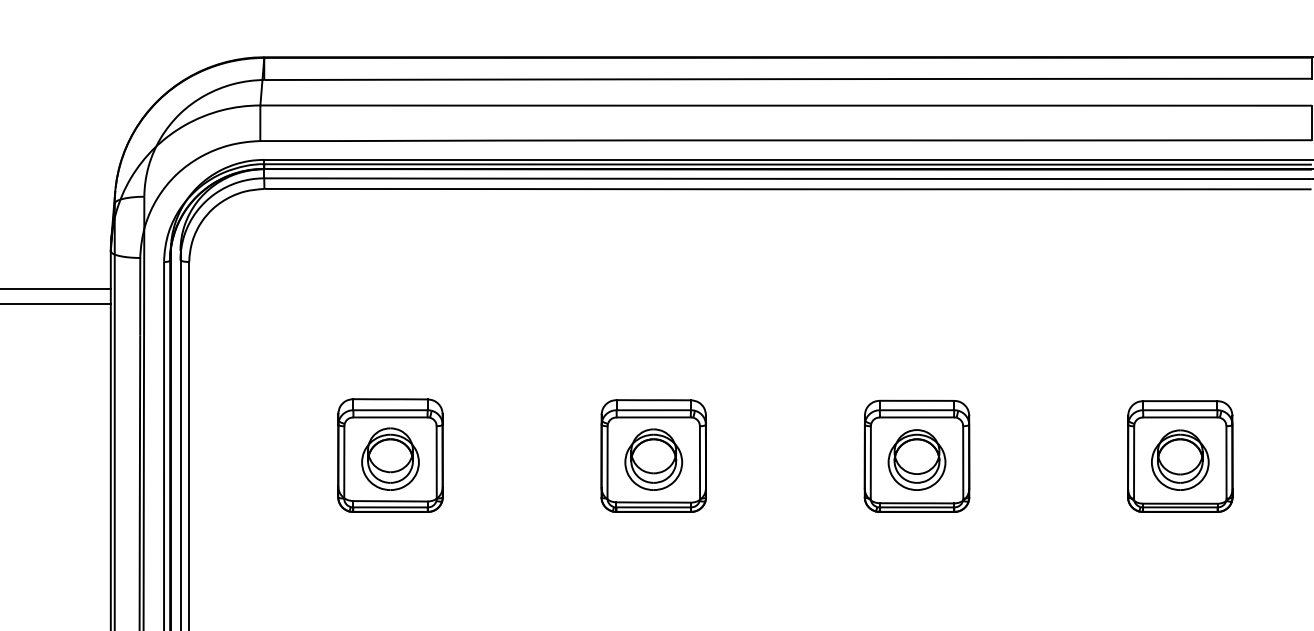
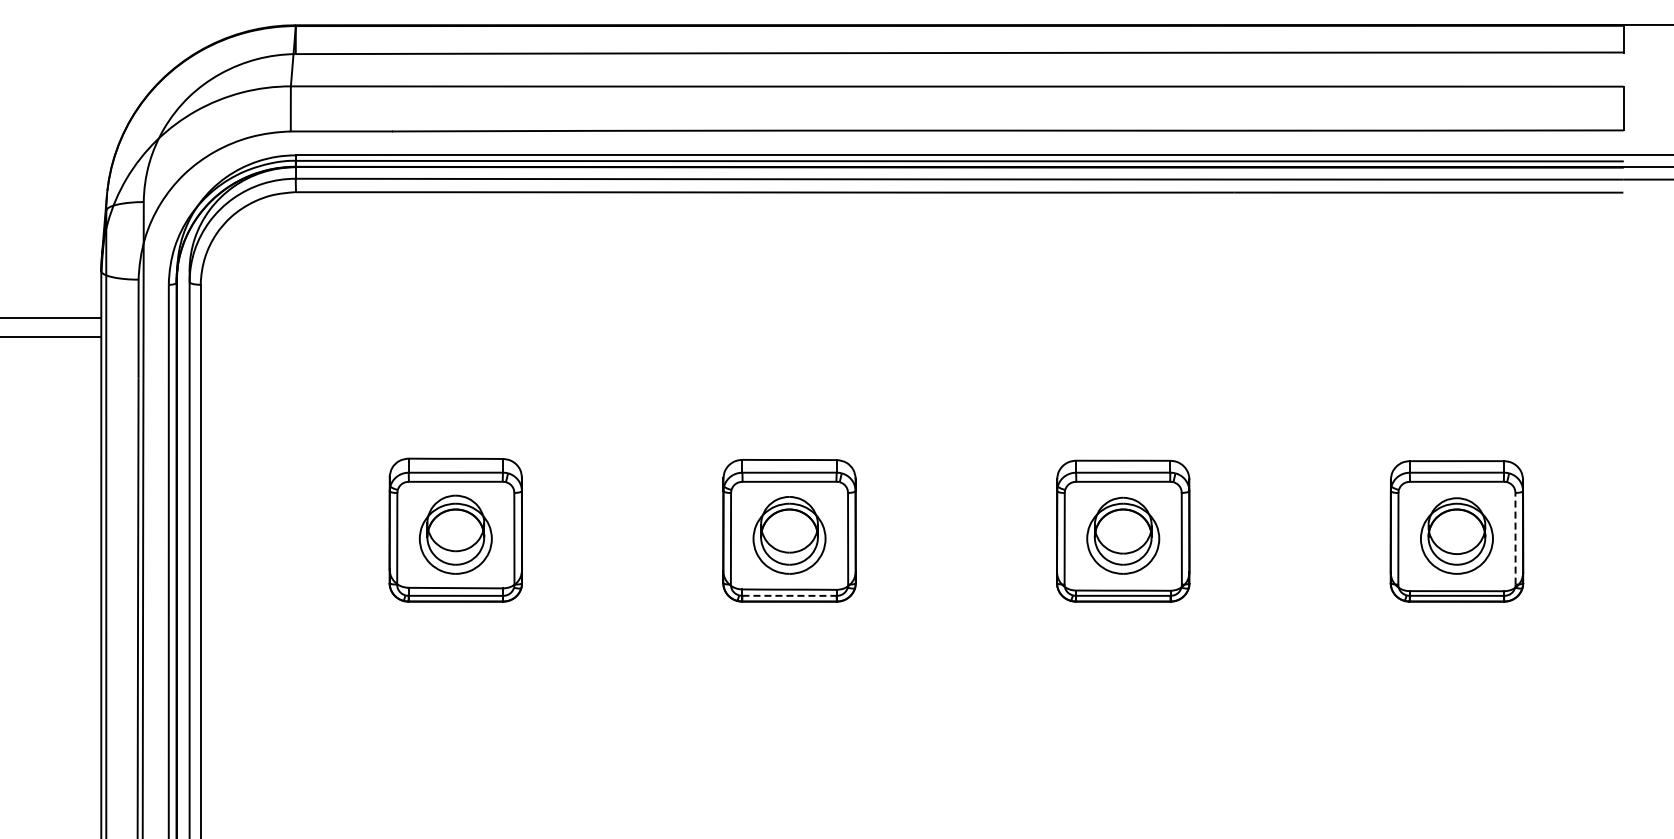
line: (1226, 462) -> (1515, 538), solid -> dashed
line: (654, 507) -> (790, 595), solid -> dashed

